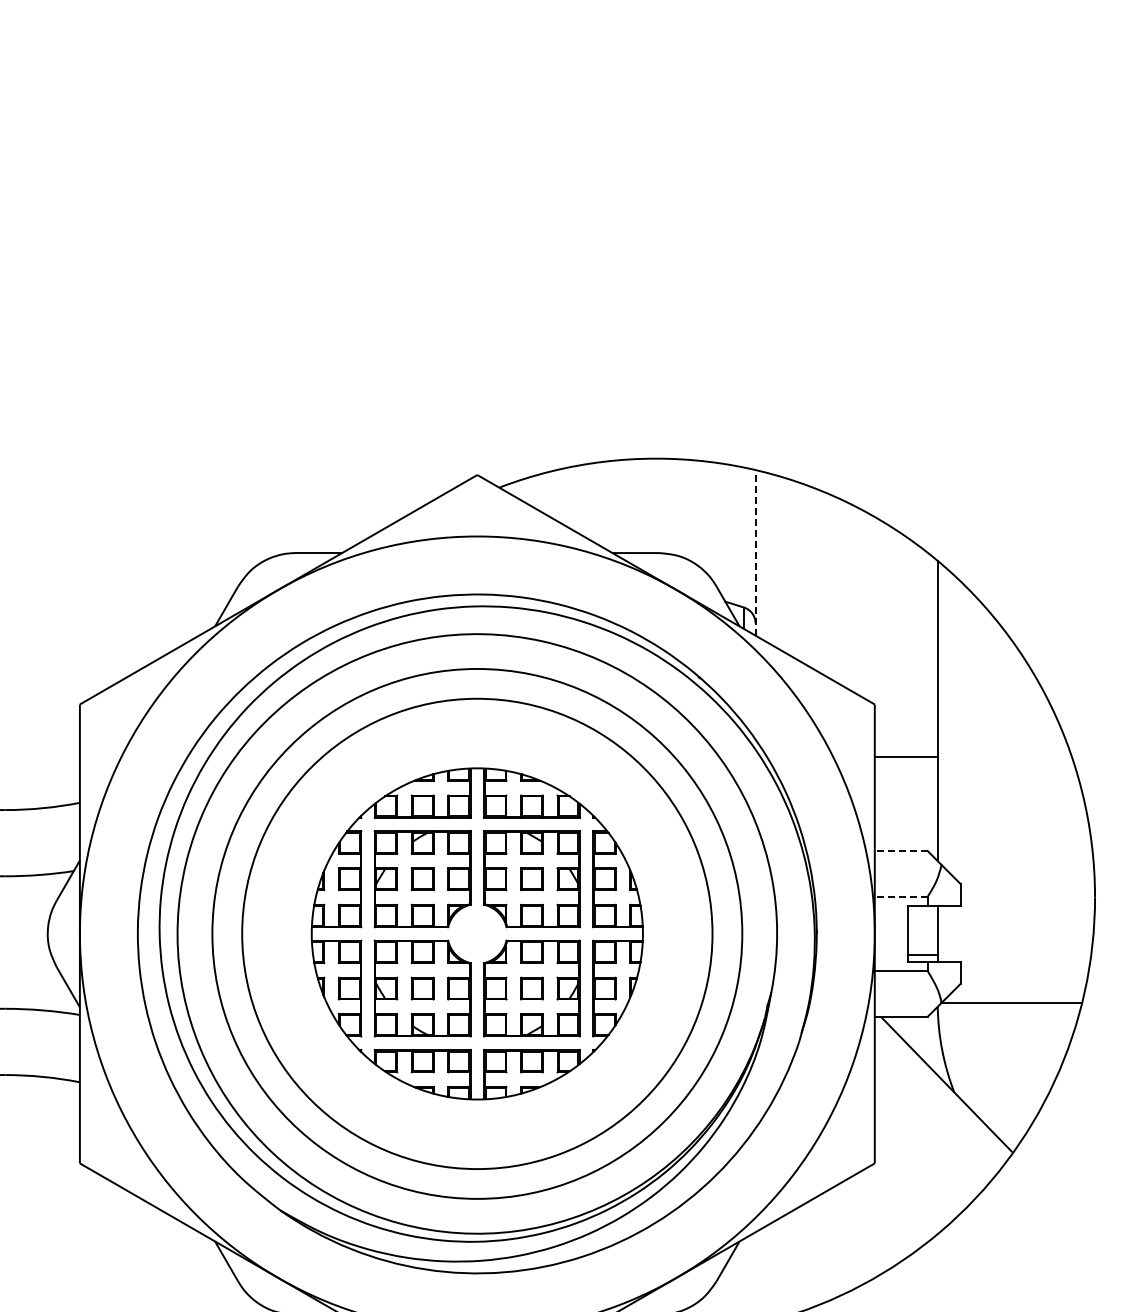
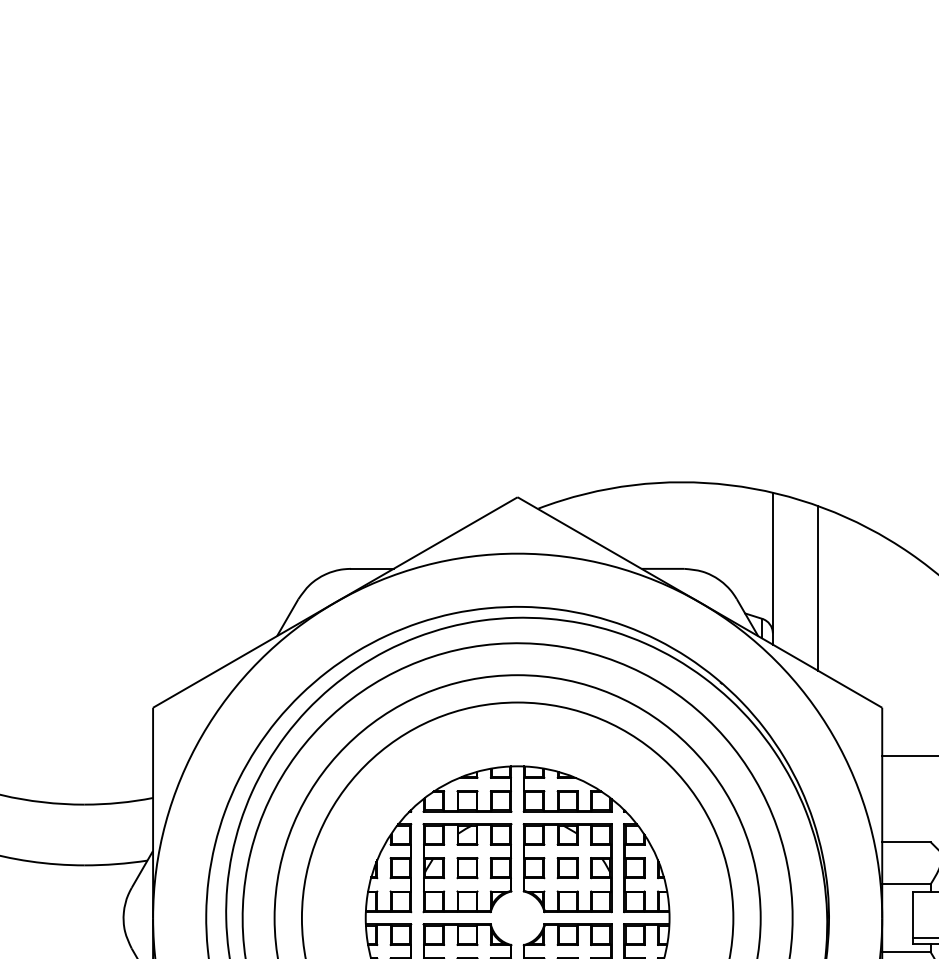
line: (755, 552) -> (772, 568), dashed -> solid
line: (805, 574) -> (818, 588), added
line: (900, 851) -> (905, 842), dashed -> solid
line: (900, 896) -> (905, 883), dashed -> solid

